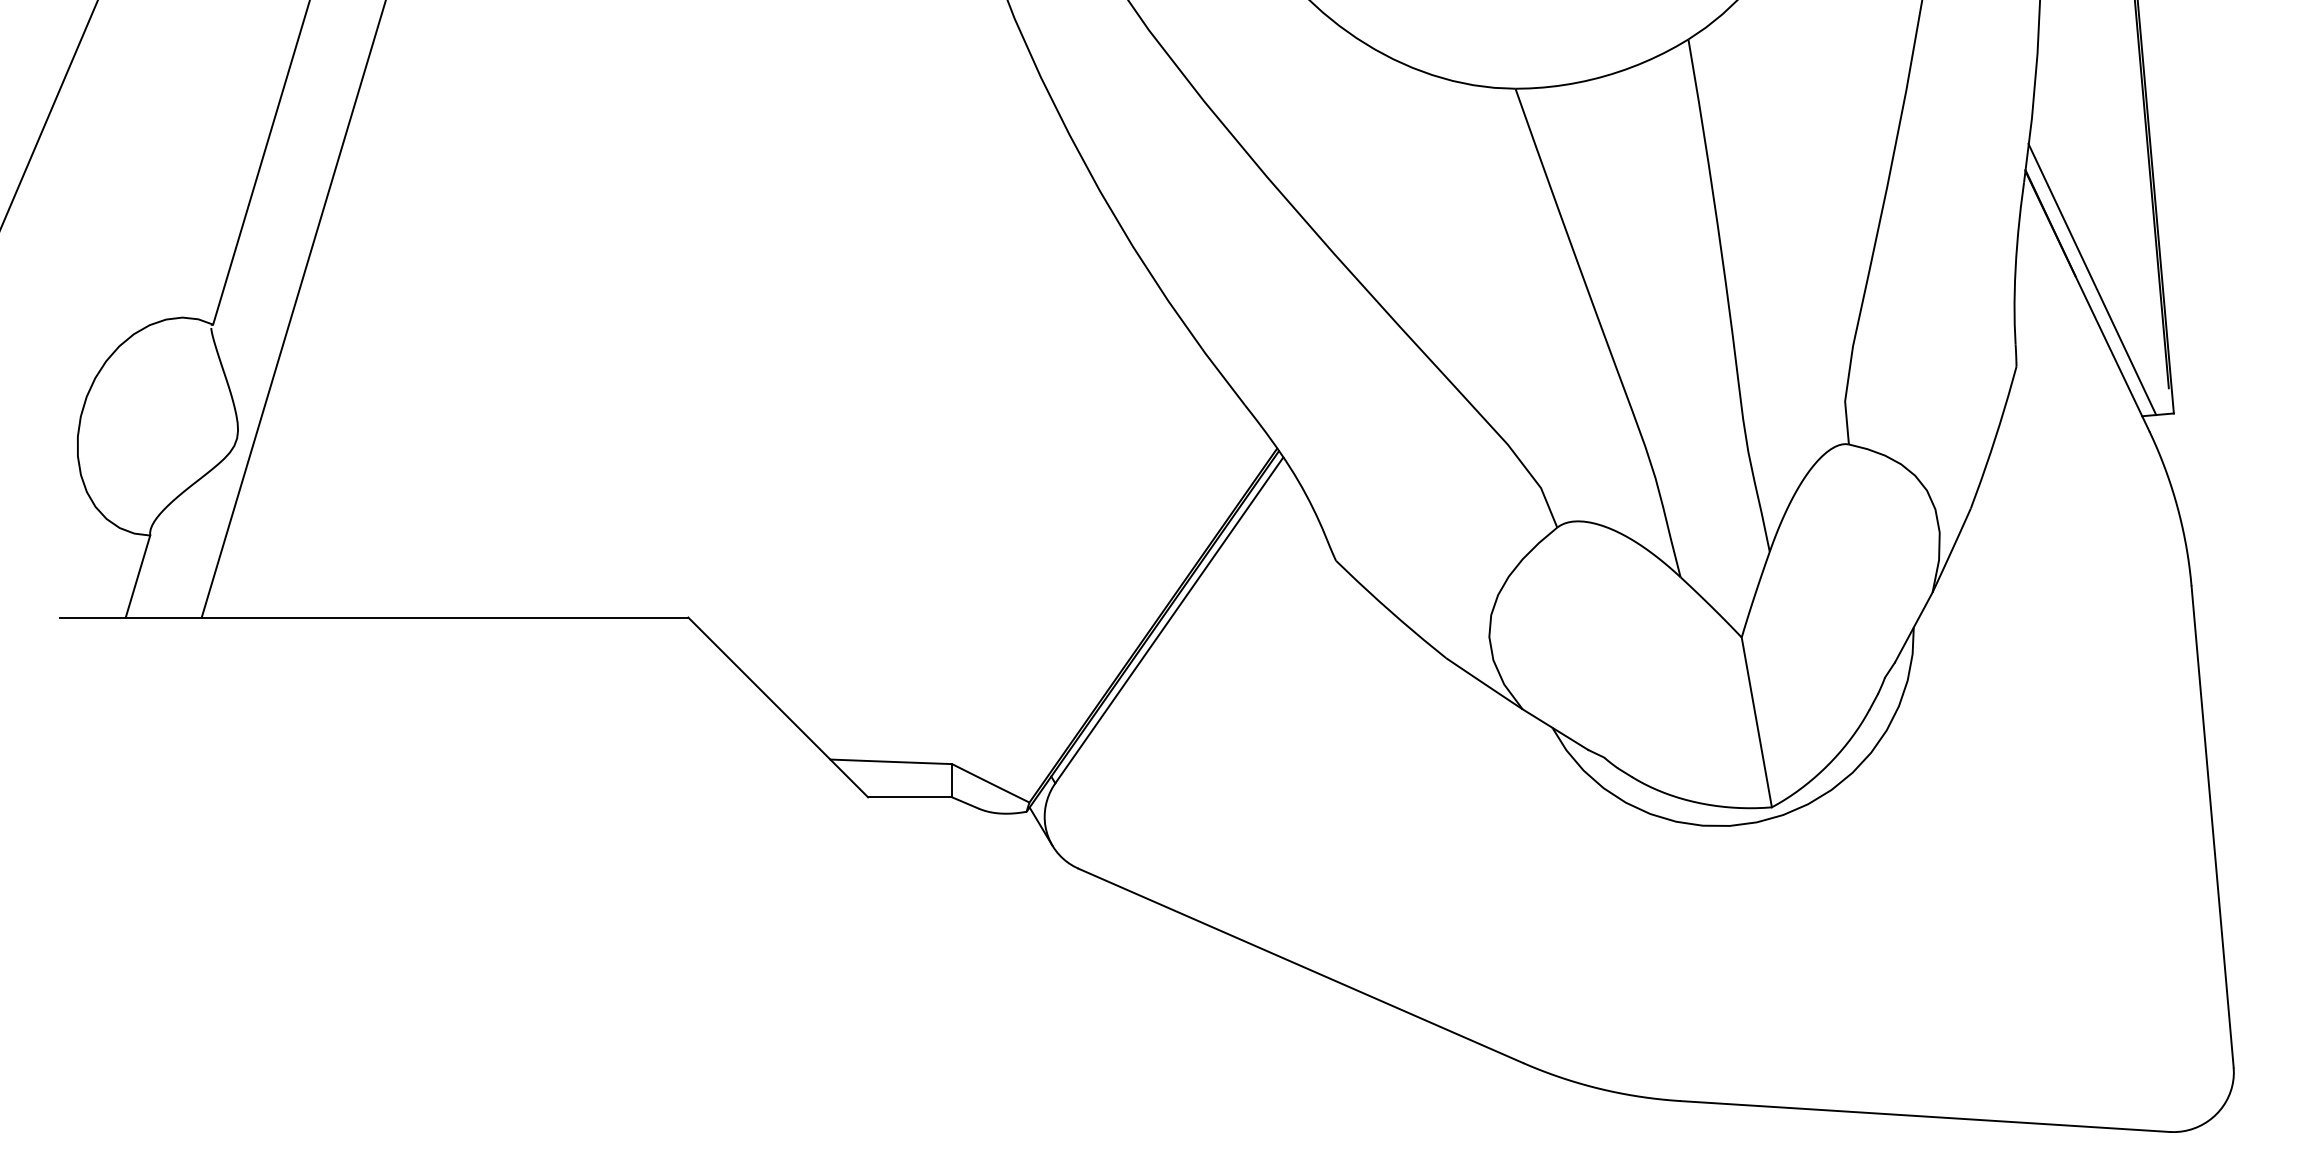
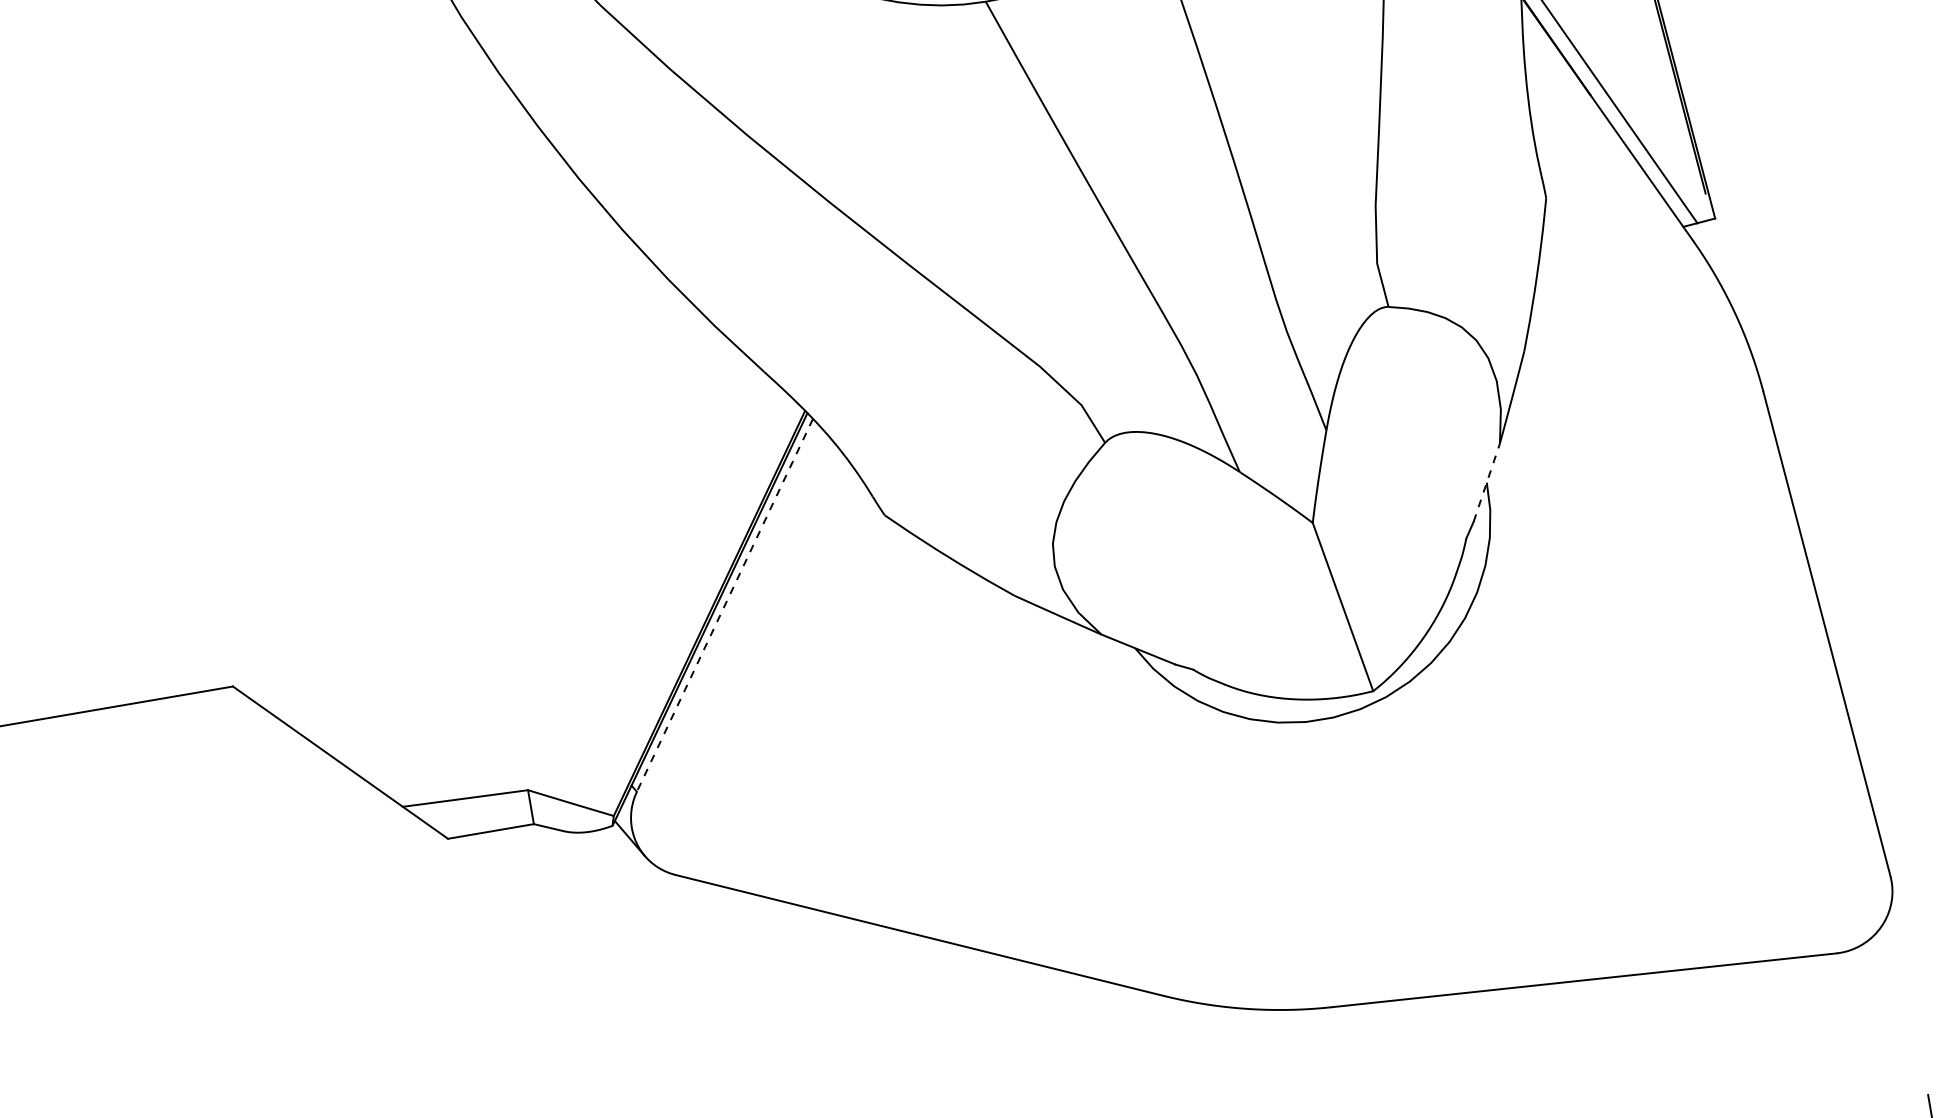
line: (1169, 620) -> (725, 605), solid -> dashed
line: (1913, 627) -> (1486, 482), solid -> dashed

